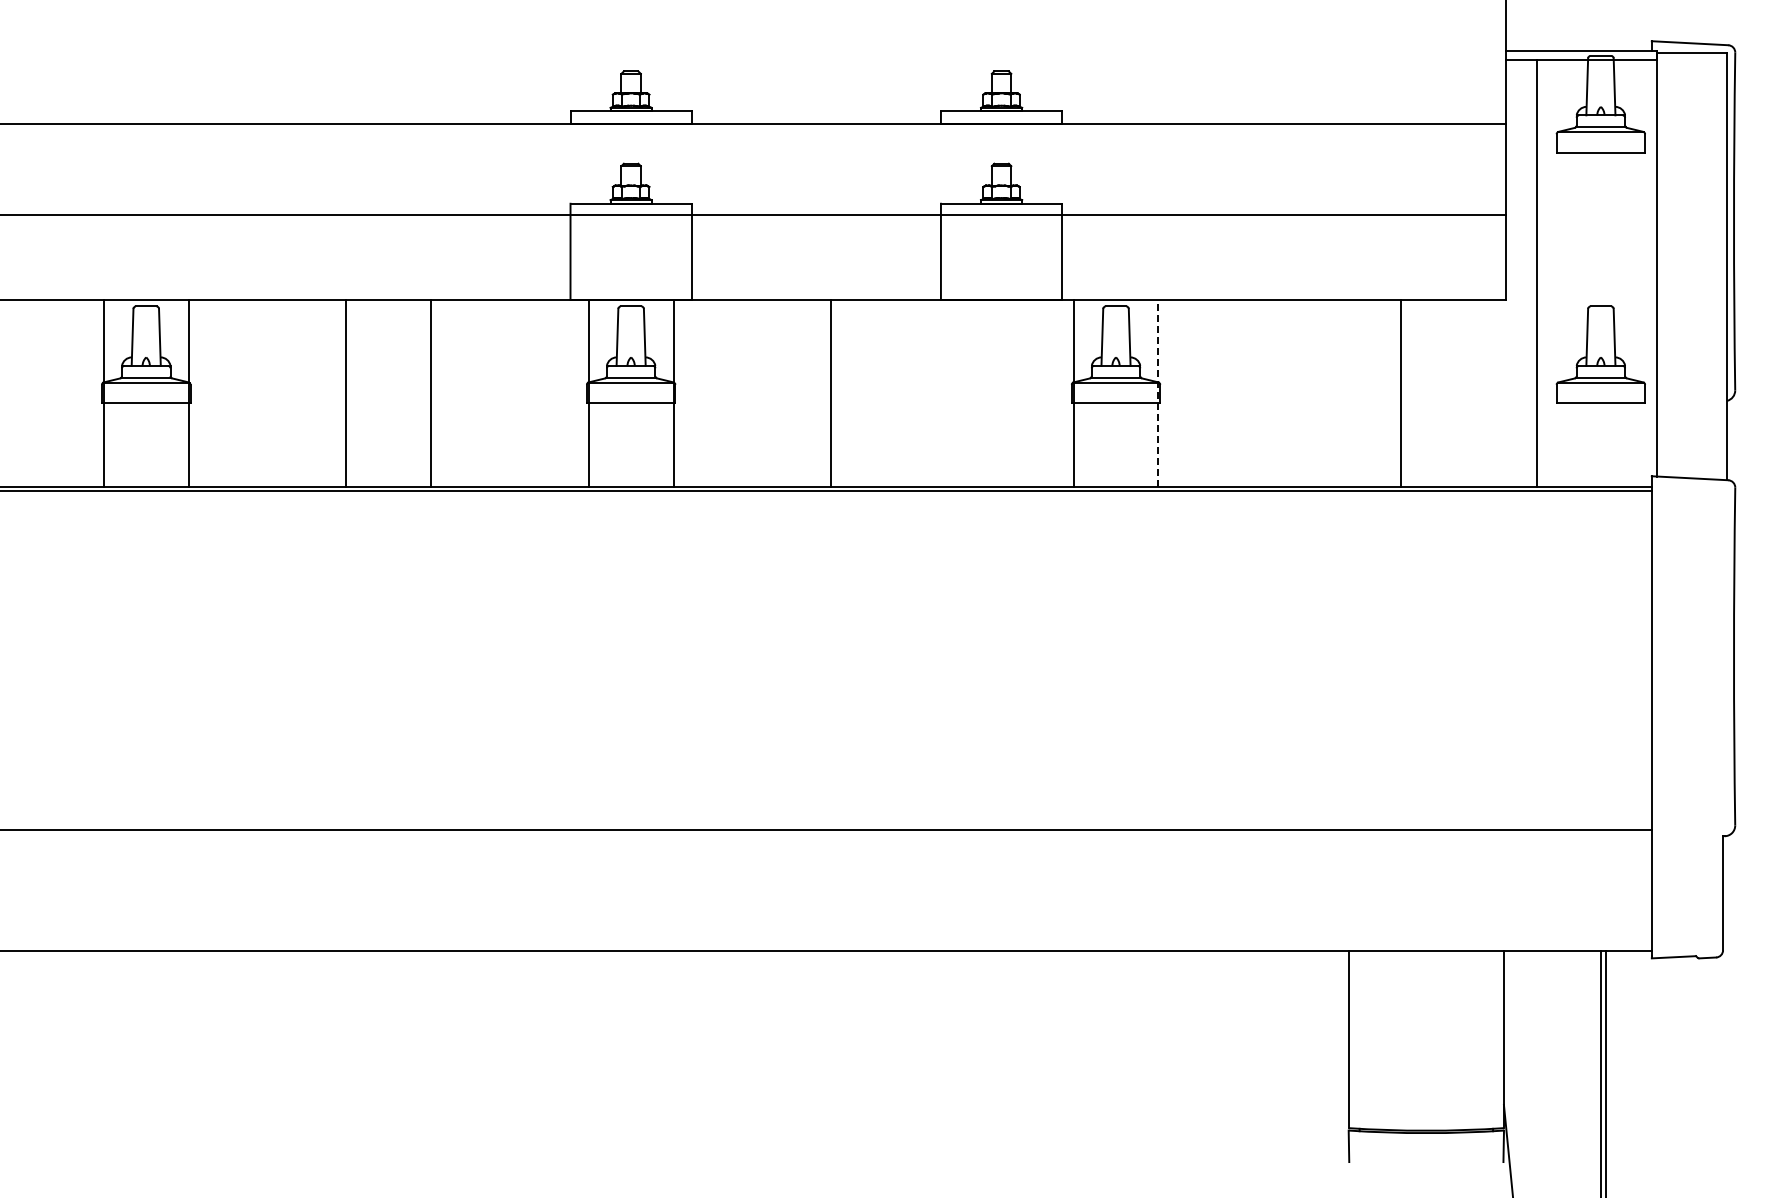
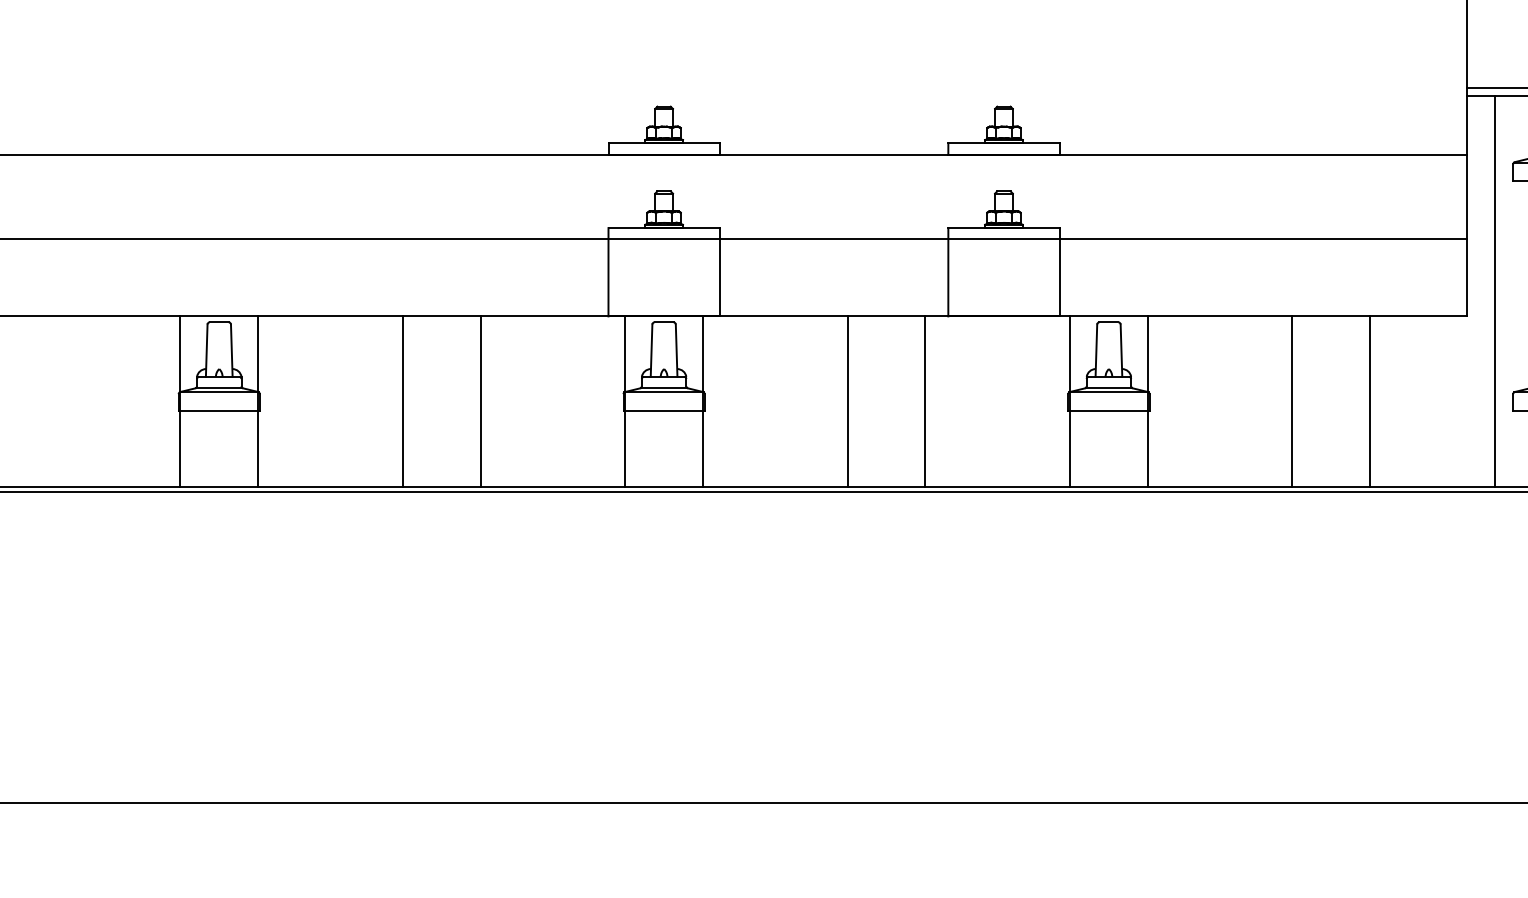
line: (1158, 392) -> (1147, 401), dashed -> solid
line: (916, 393) -> (925, 402), added
line: (1316, 393) -> (1292, 402), added

